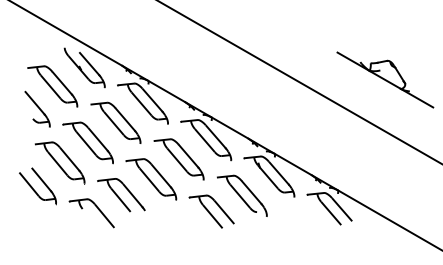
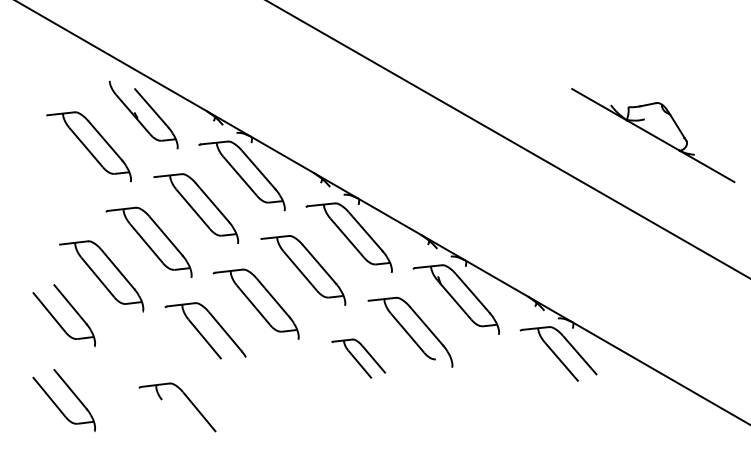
part: (37, 108) -> (63, 183), removed
part: (97, 209) -> (187, 400), moved
part: (211, 211) -> (358, 358), size x0.7
part: (37, 236) -> (63, 400), added

